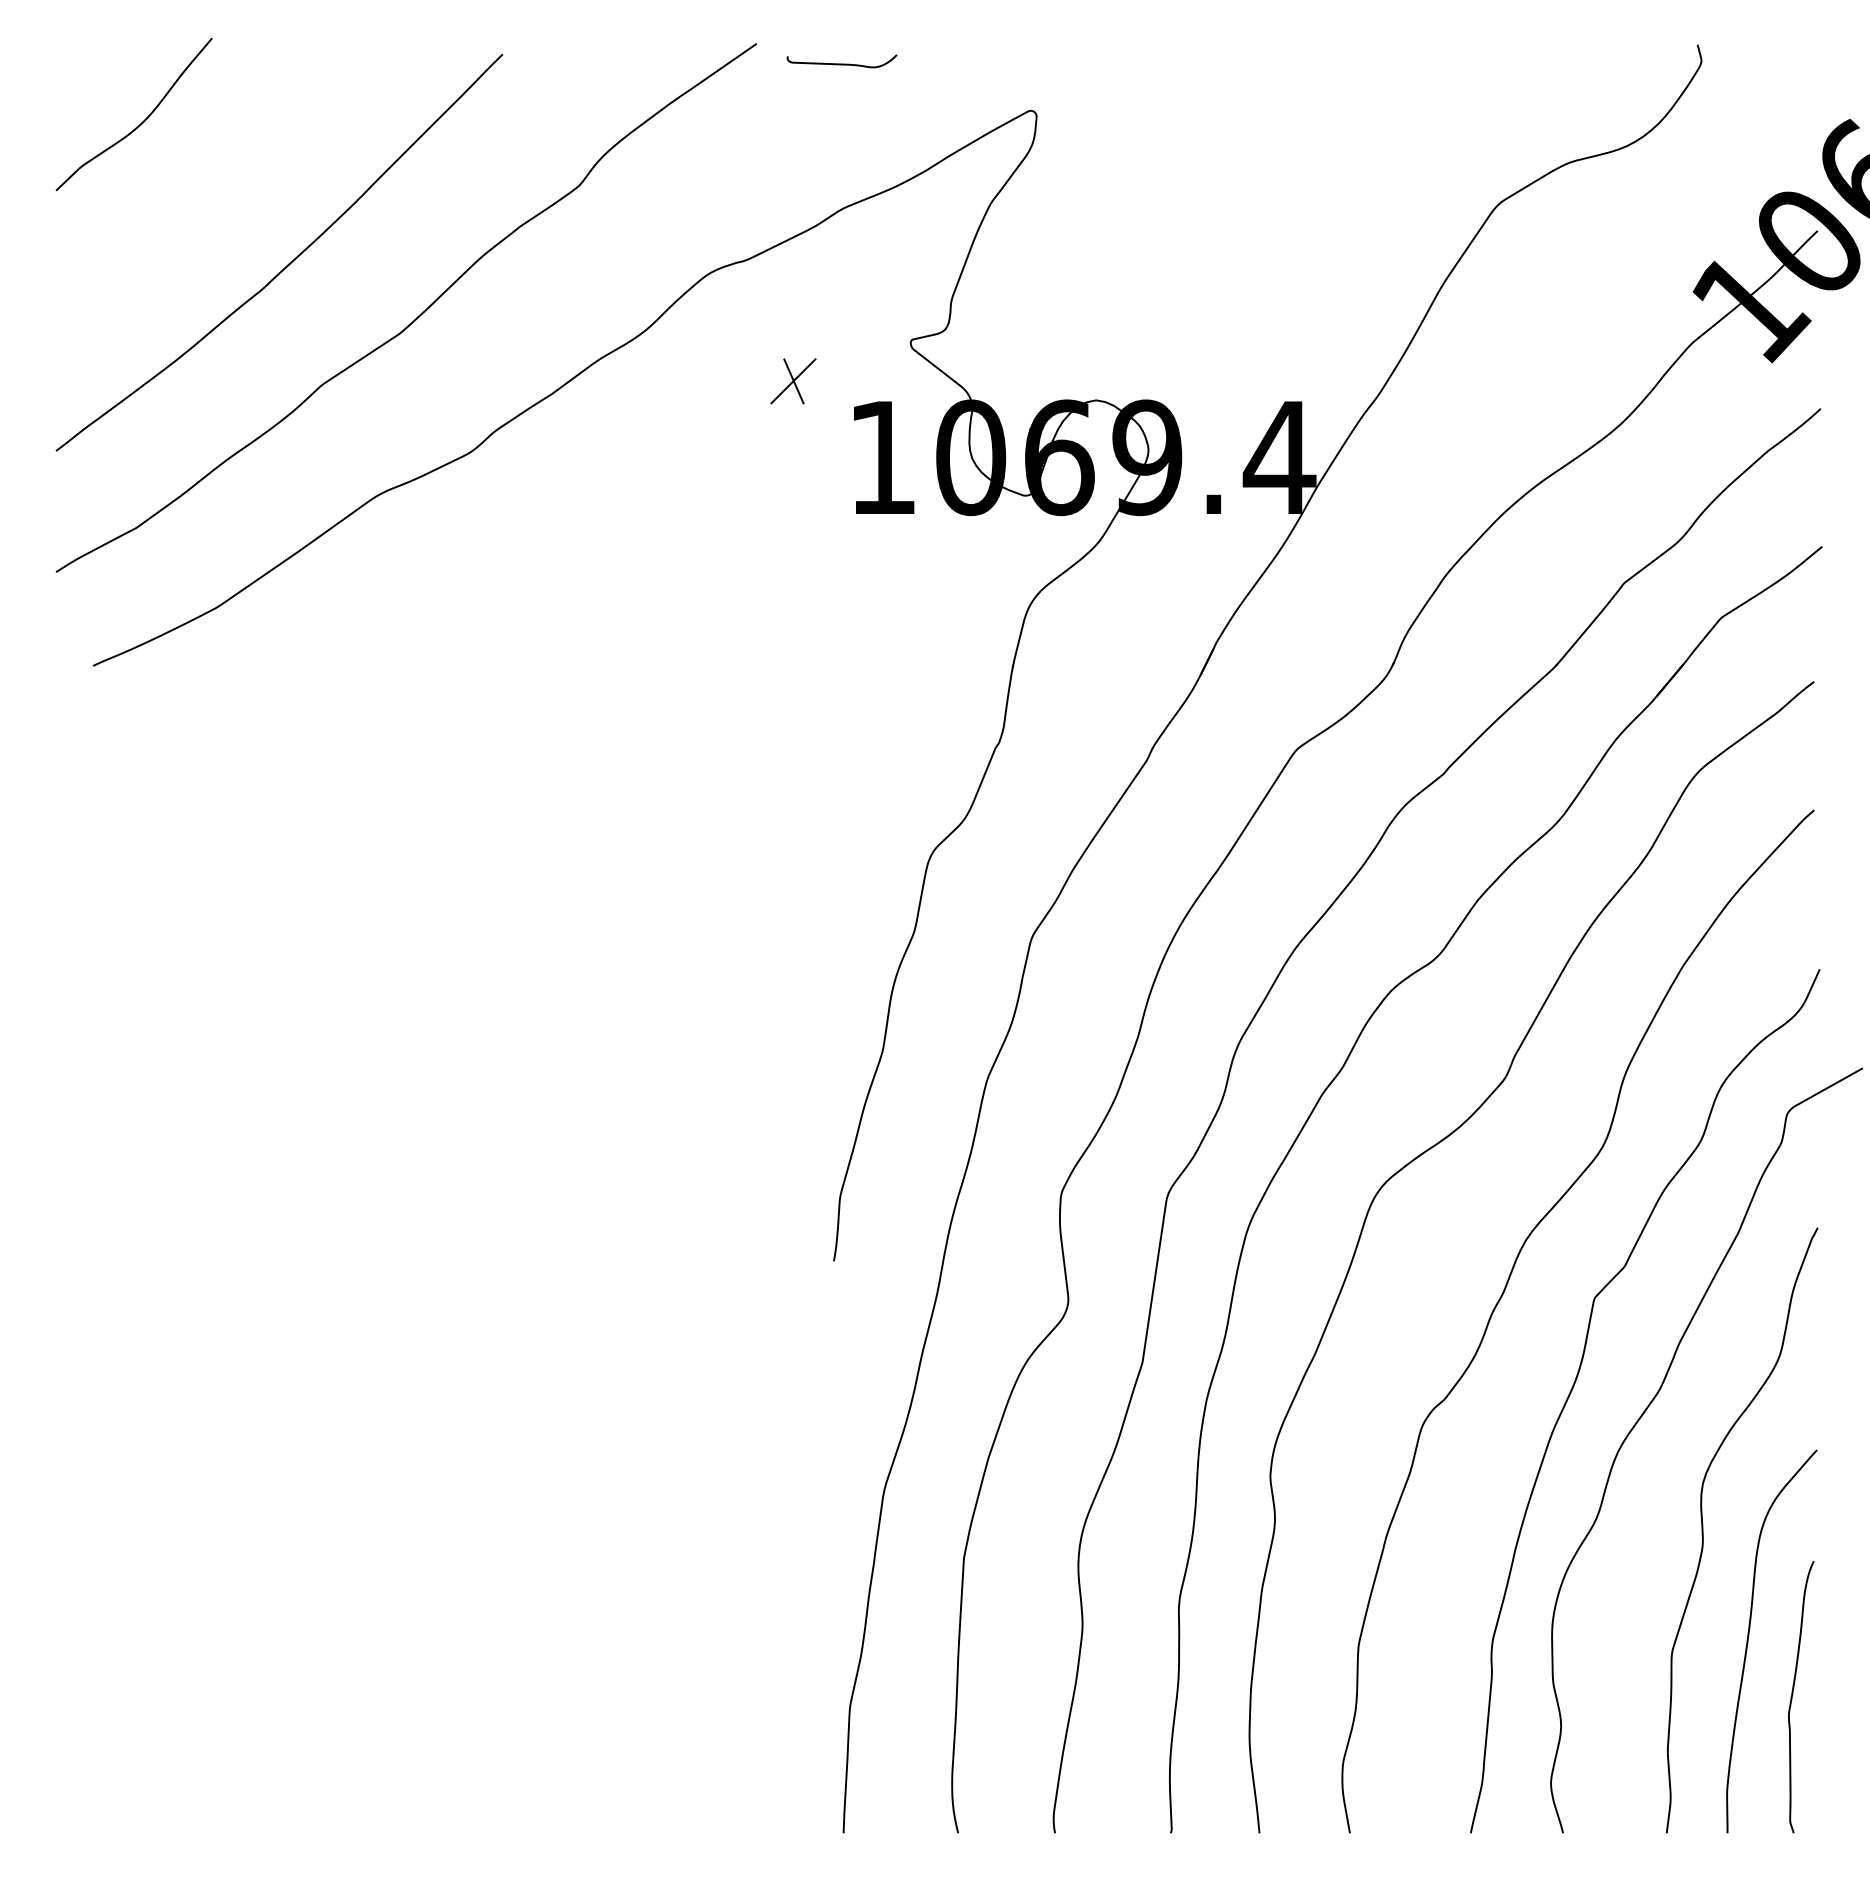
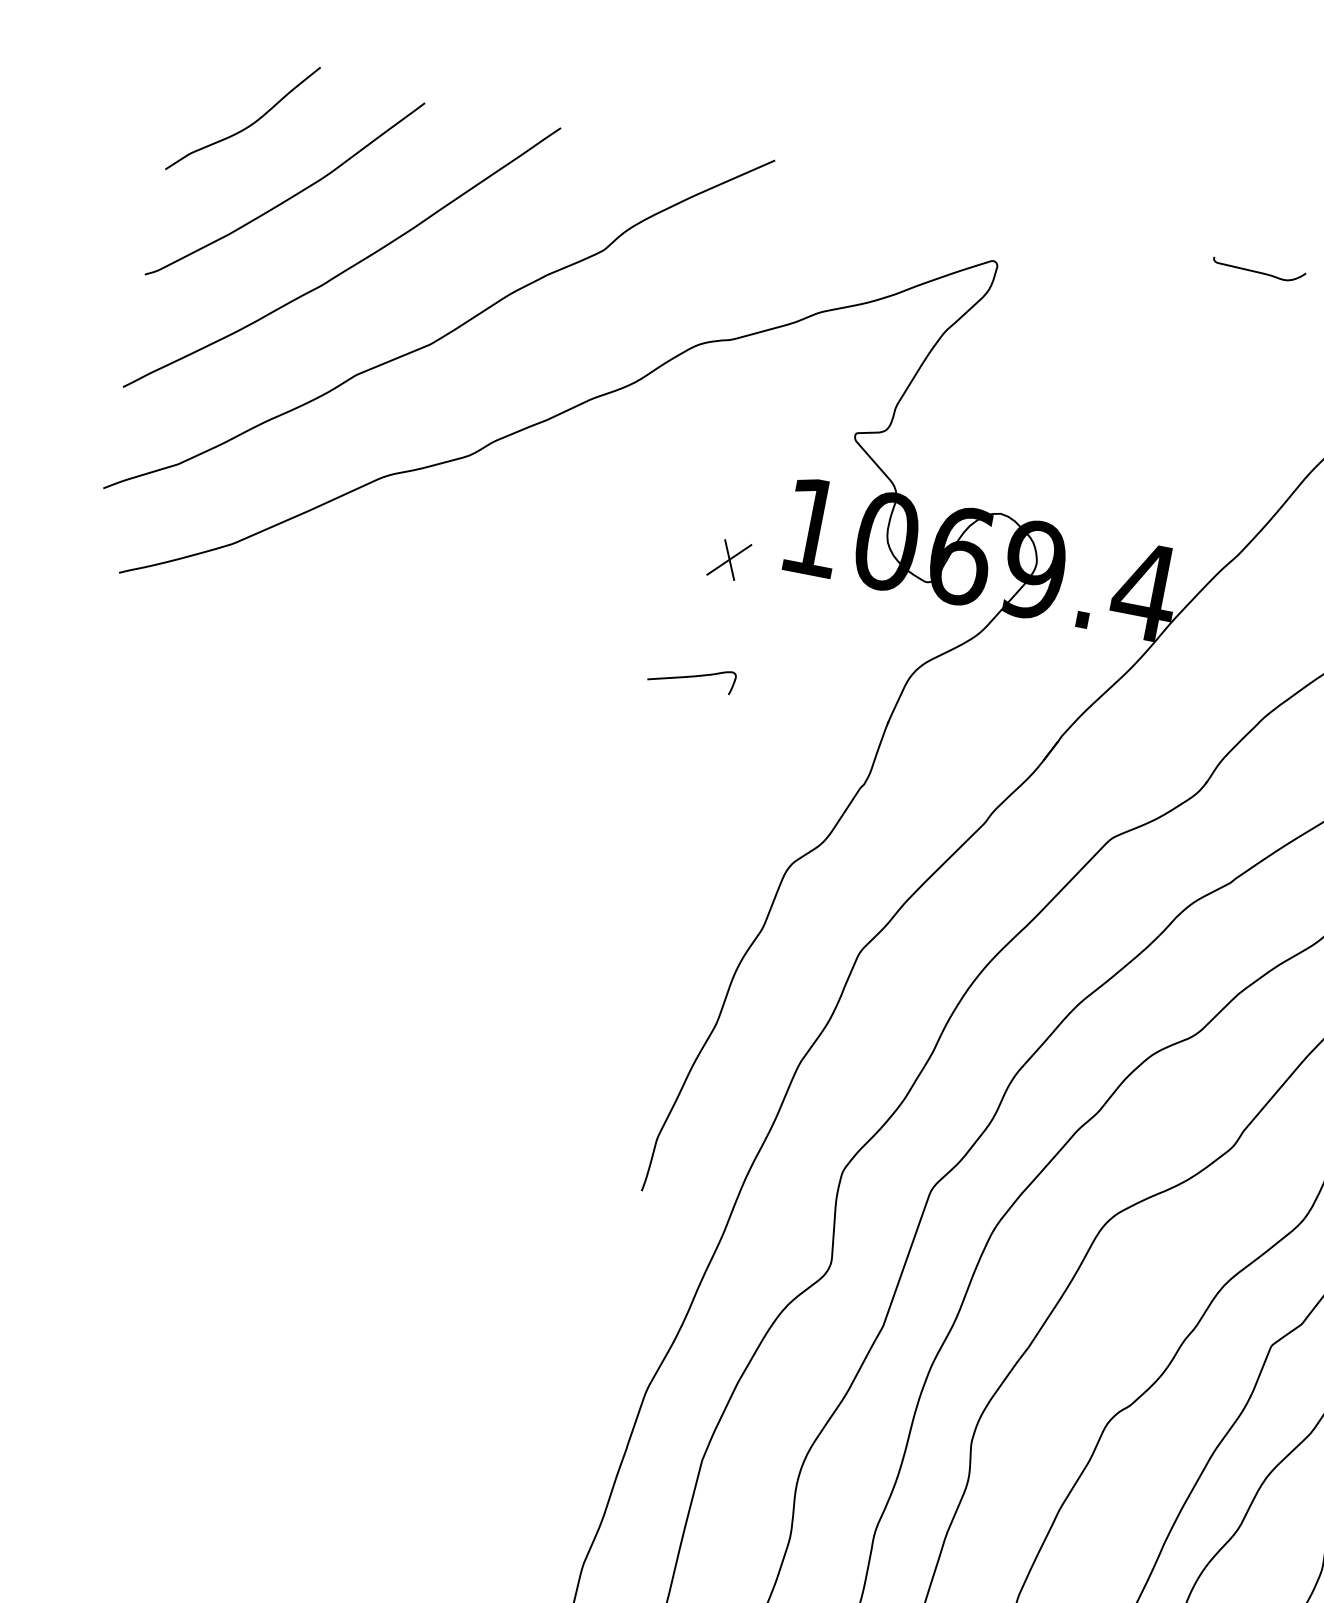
curve: (841, 63) -> (1258, 271), moved
curve: (206, 194) -> (290, 197), added
part: (793, 381) -> (729, 560), moved
curve: (776, 656) -> (691, 676), added

